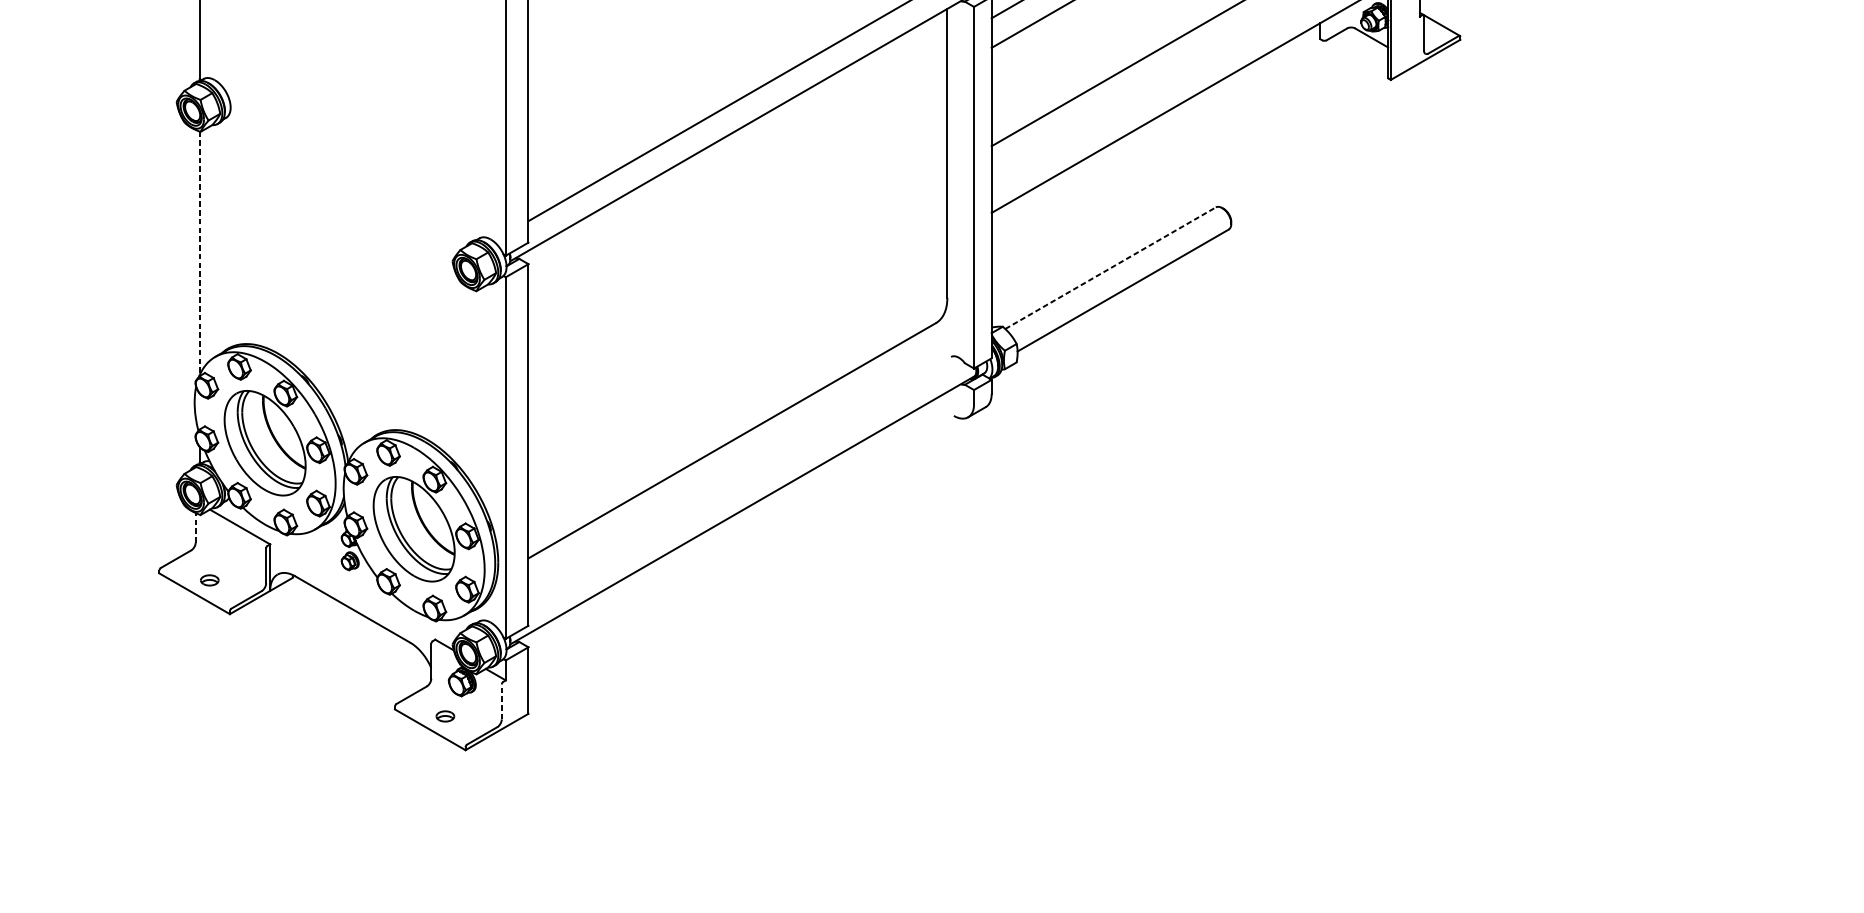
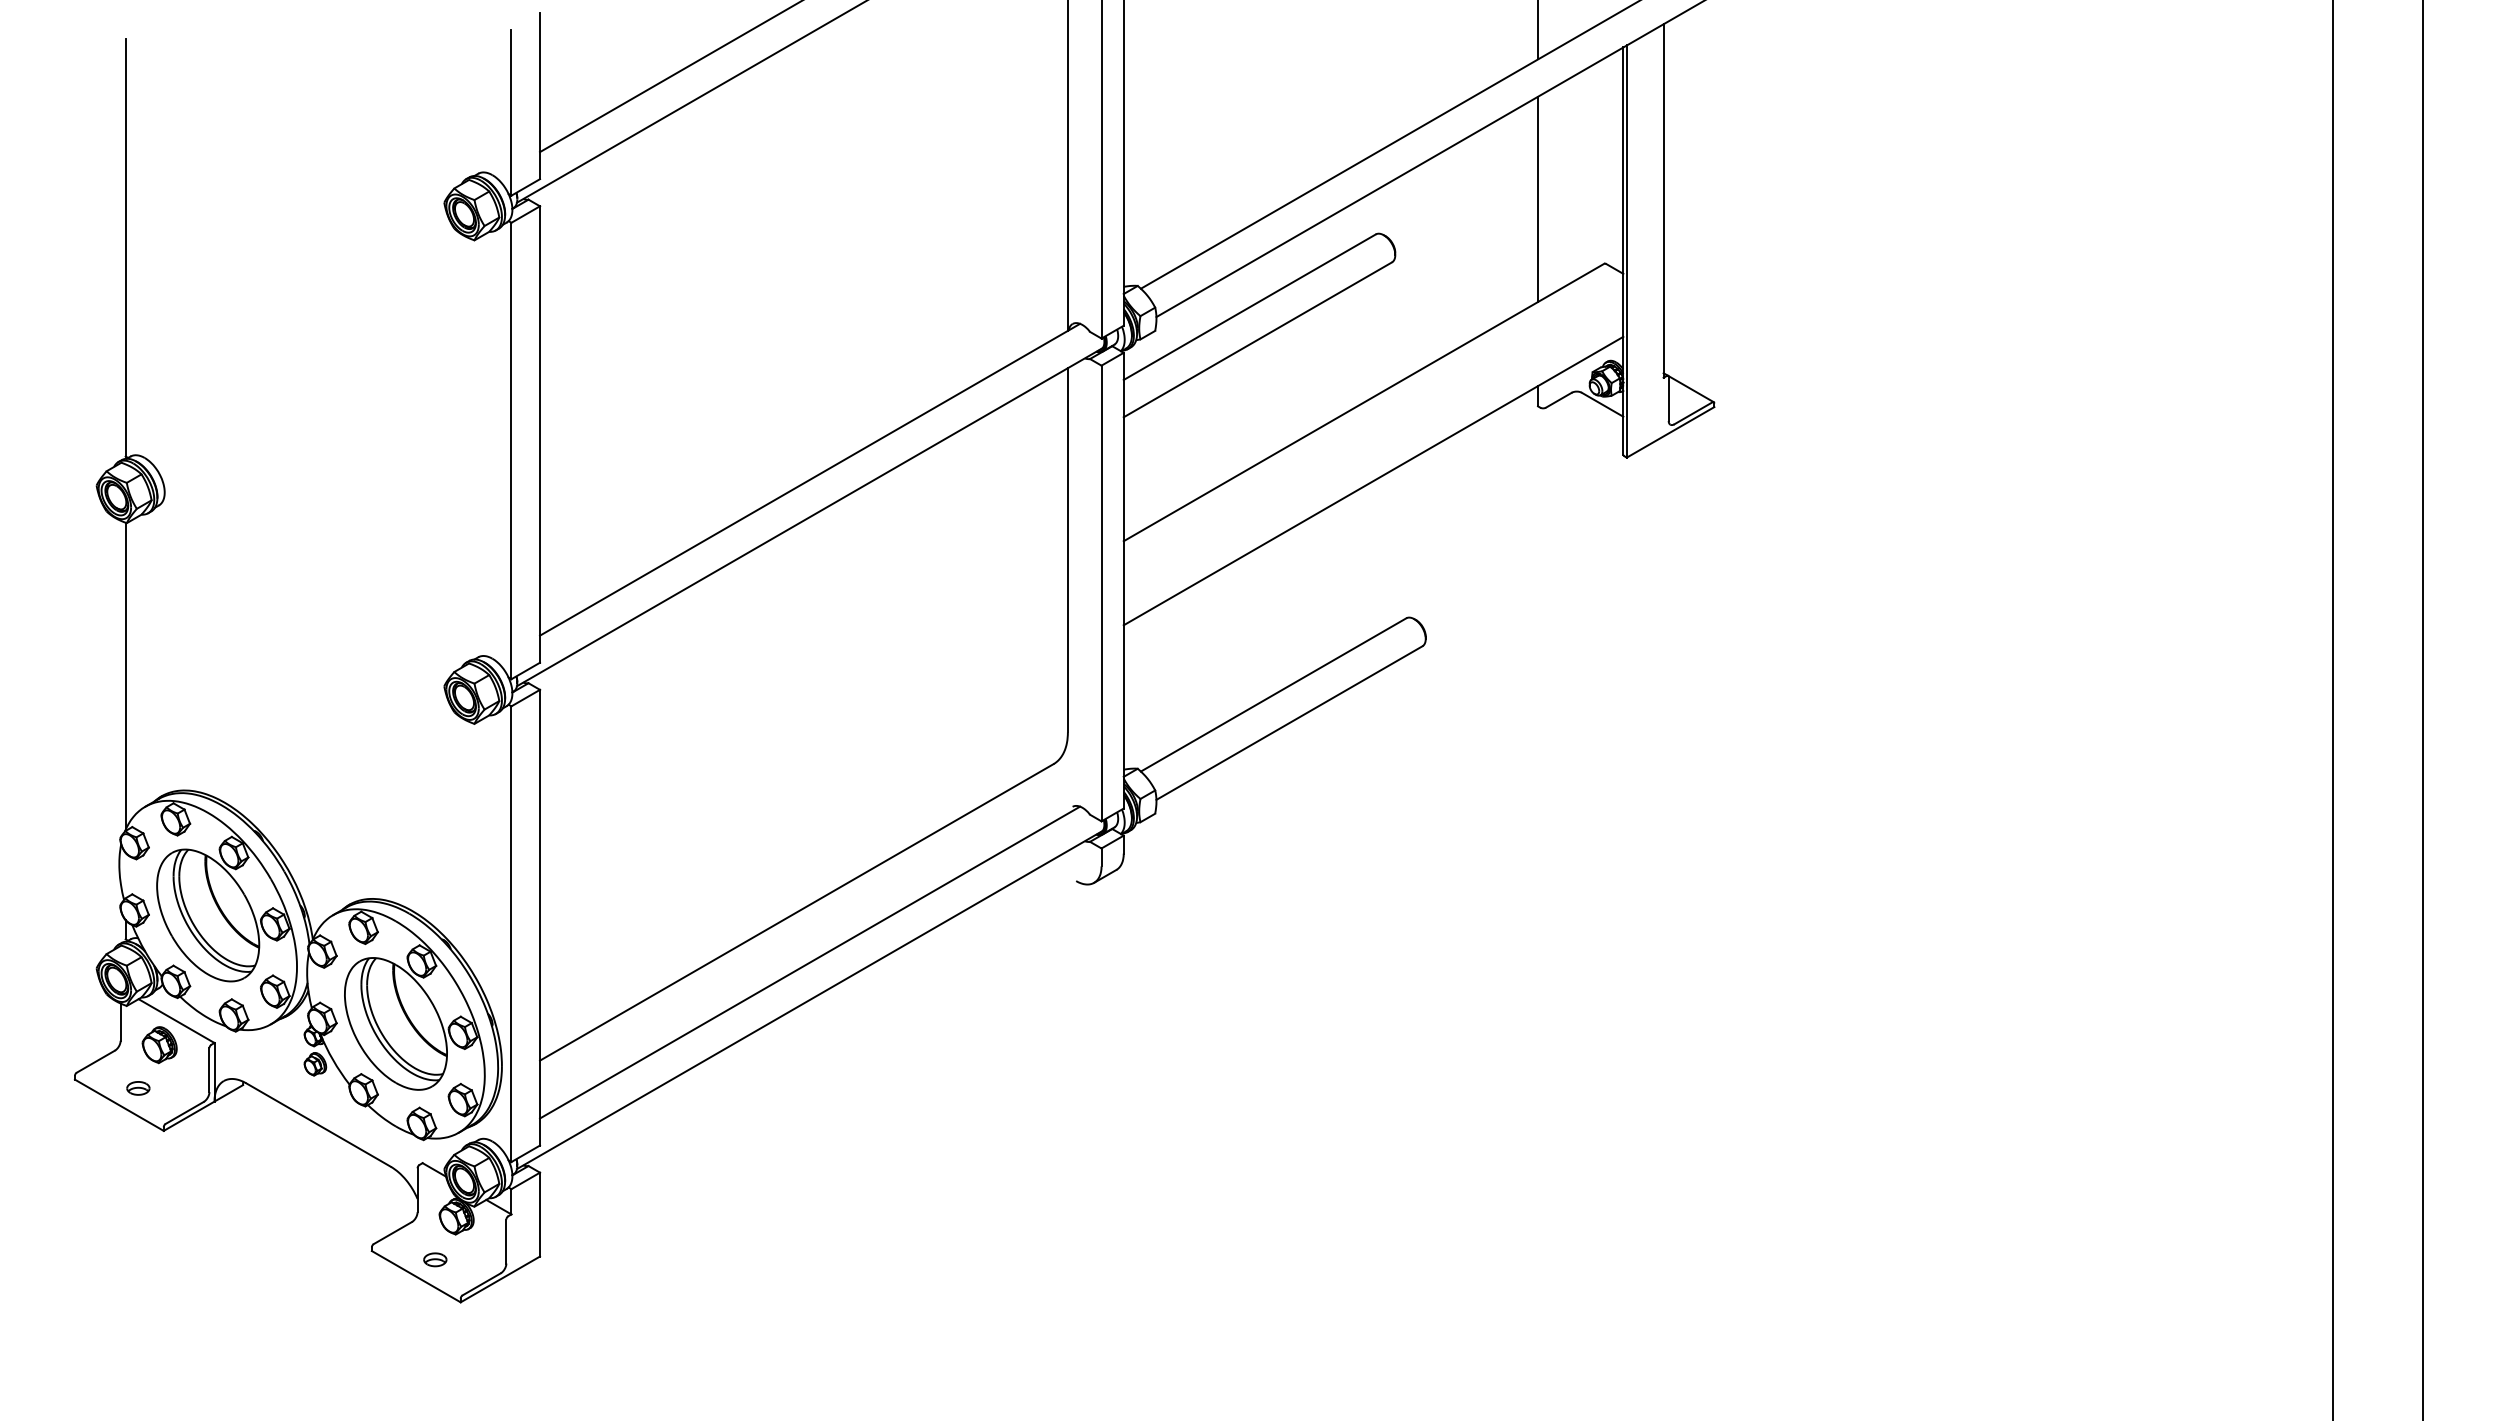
line: (199, 253) -> (125, 676), dashed -> solid
line: (1111, 267) -> (1274, 694), dashed -> solid
line: (743, 480) -> (810, 962), added
line: (195, 528) -> (120, 1022), dashed -> solid
part: (226, 546) -> (159, 1045), added
line: (501, 701) -> (506, 1241), dashed -> solid

